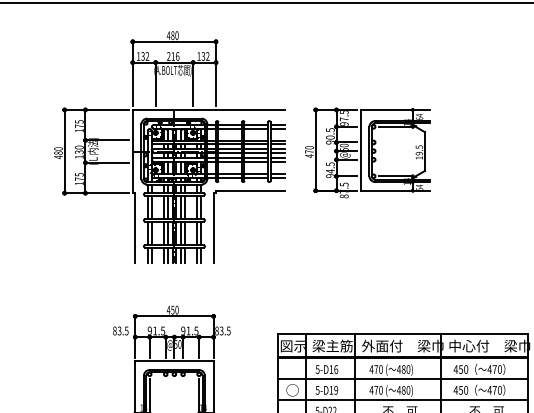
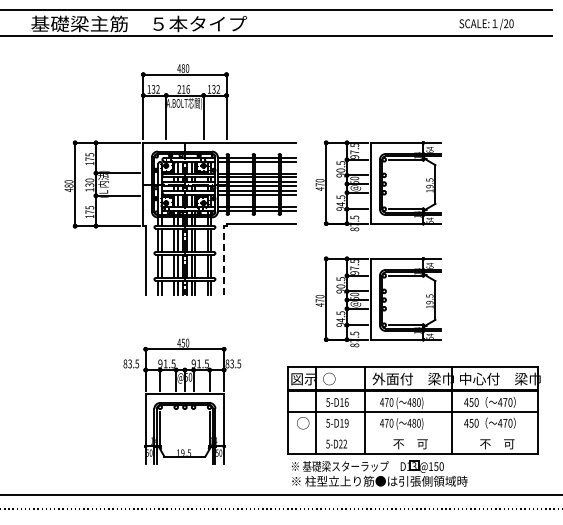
line: (214, 227) -> (224, 260), solid -> dashed
part: (368, 268) -> (378, 301), added
text: (333, 345) -> (343, 378), 梁主筋 -> ○
line: (403, 399) -> (413, 432), removed

